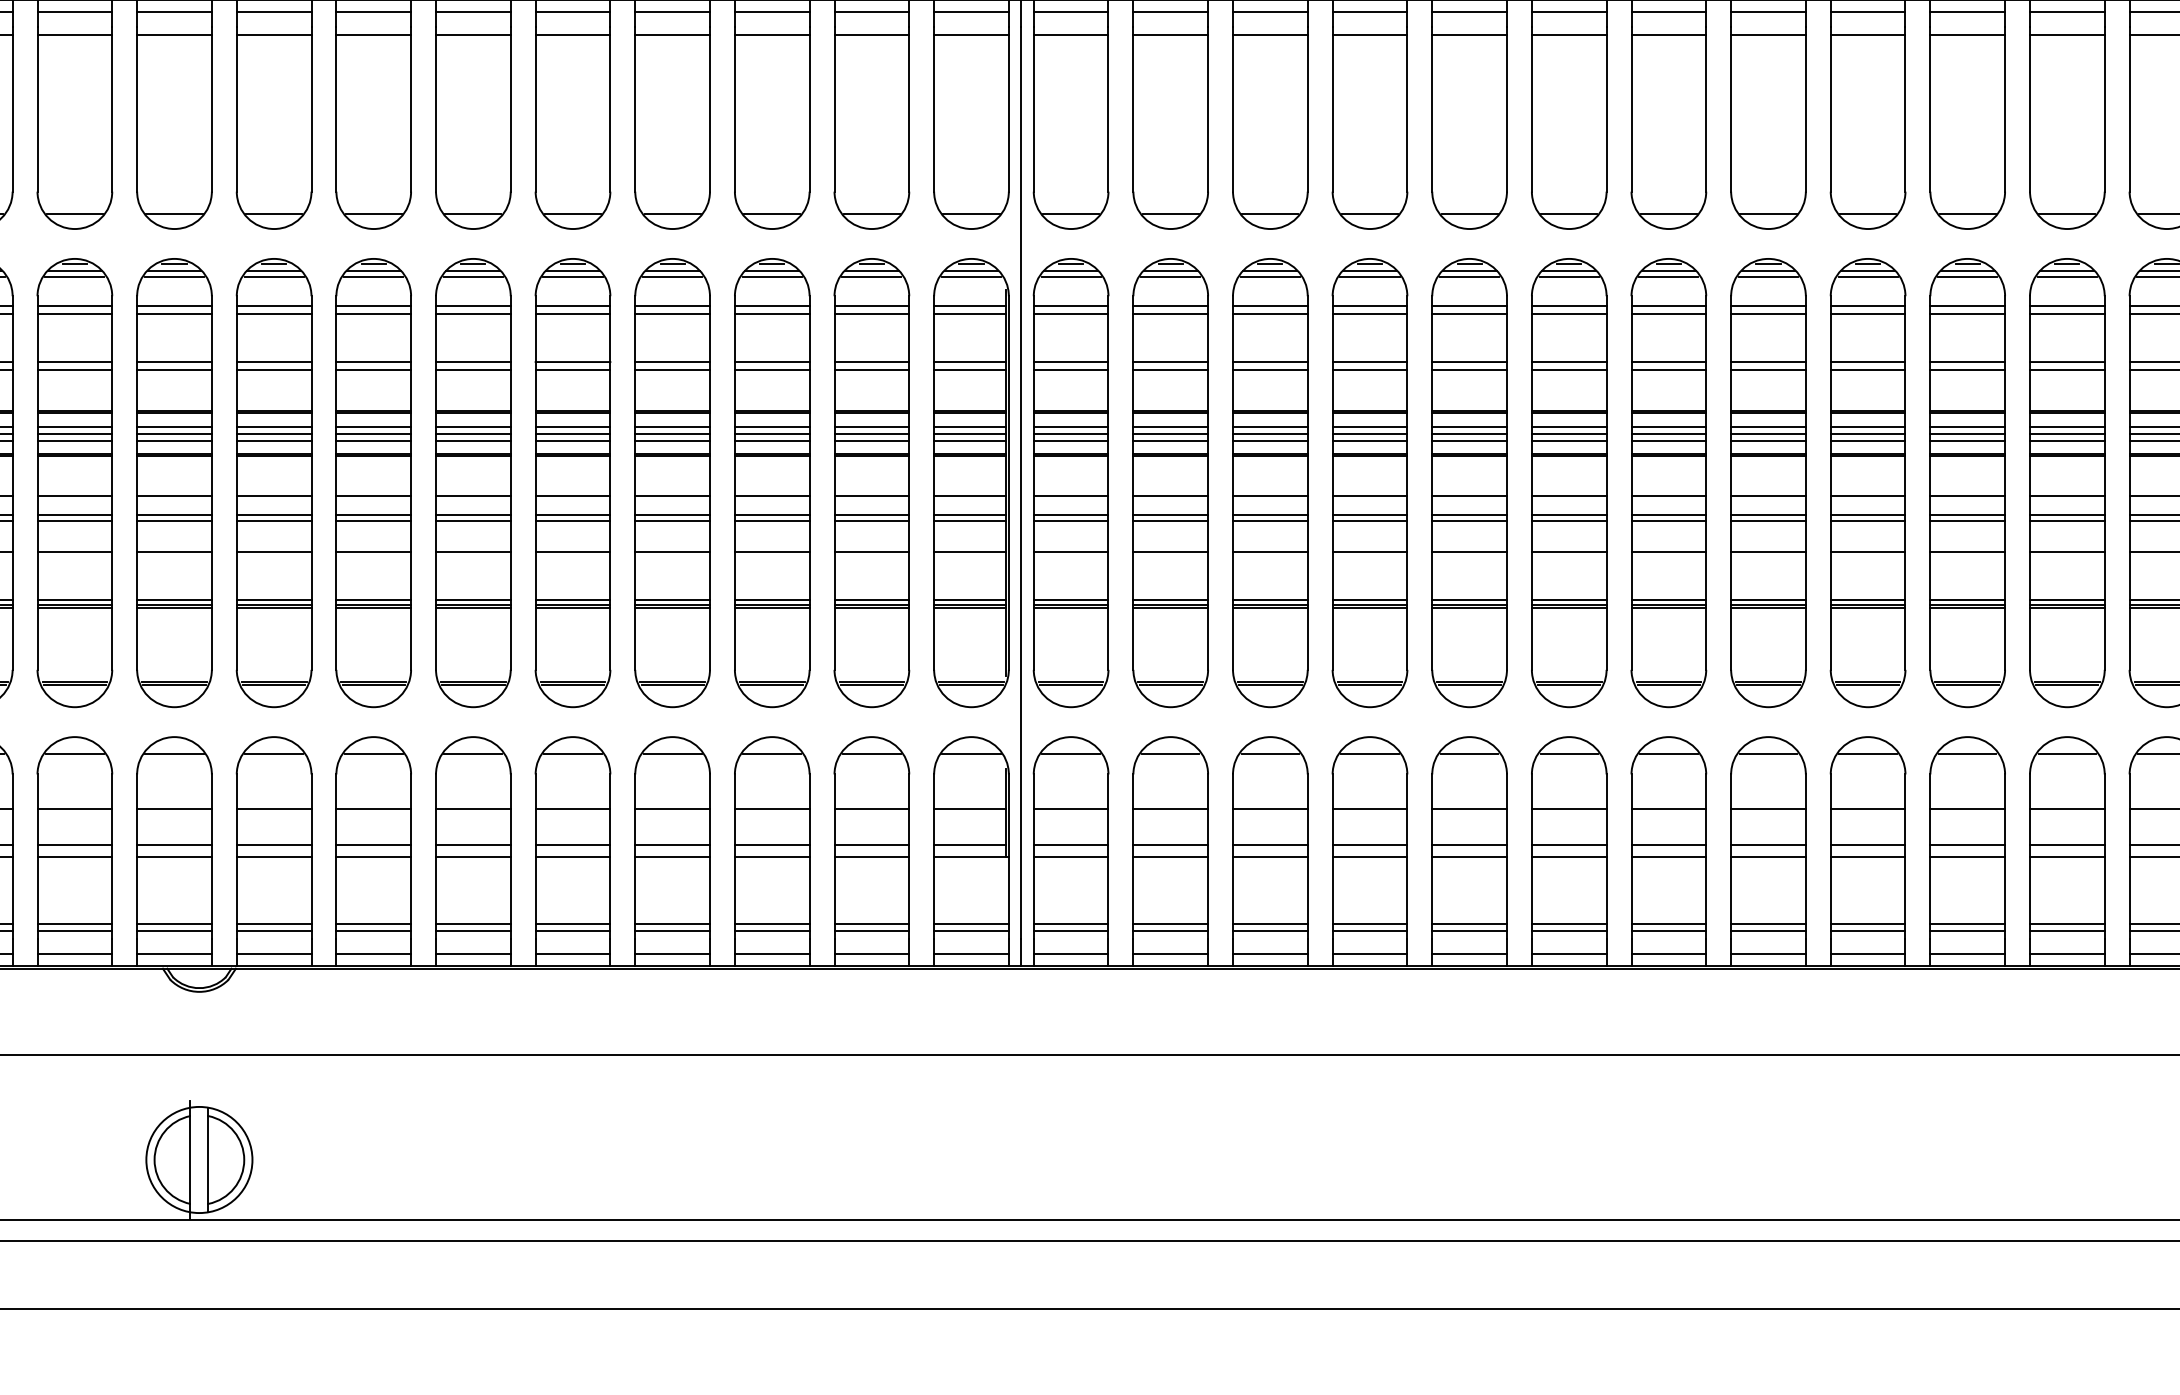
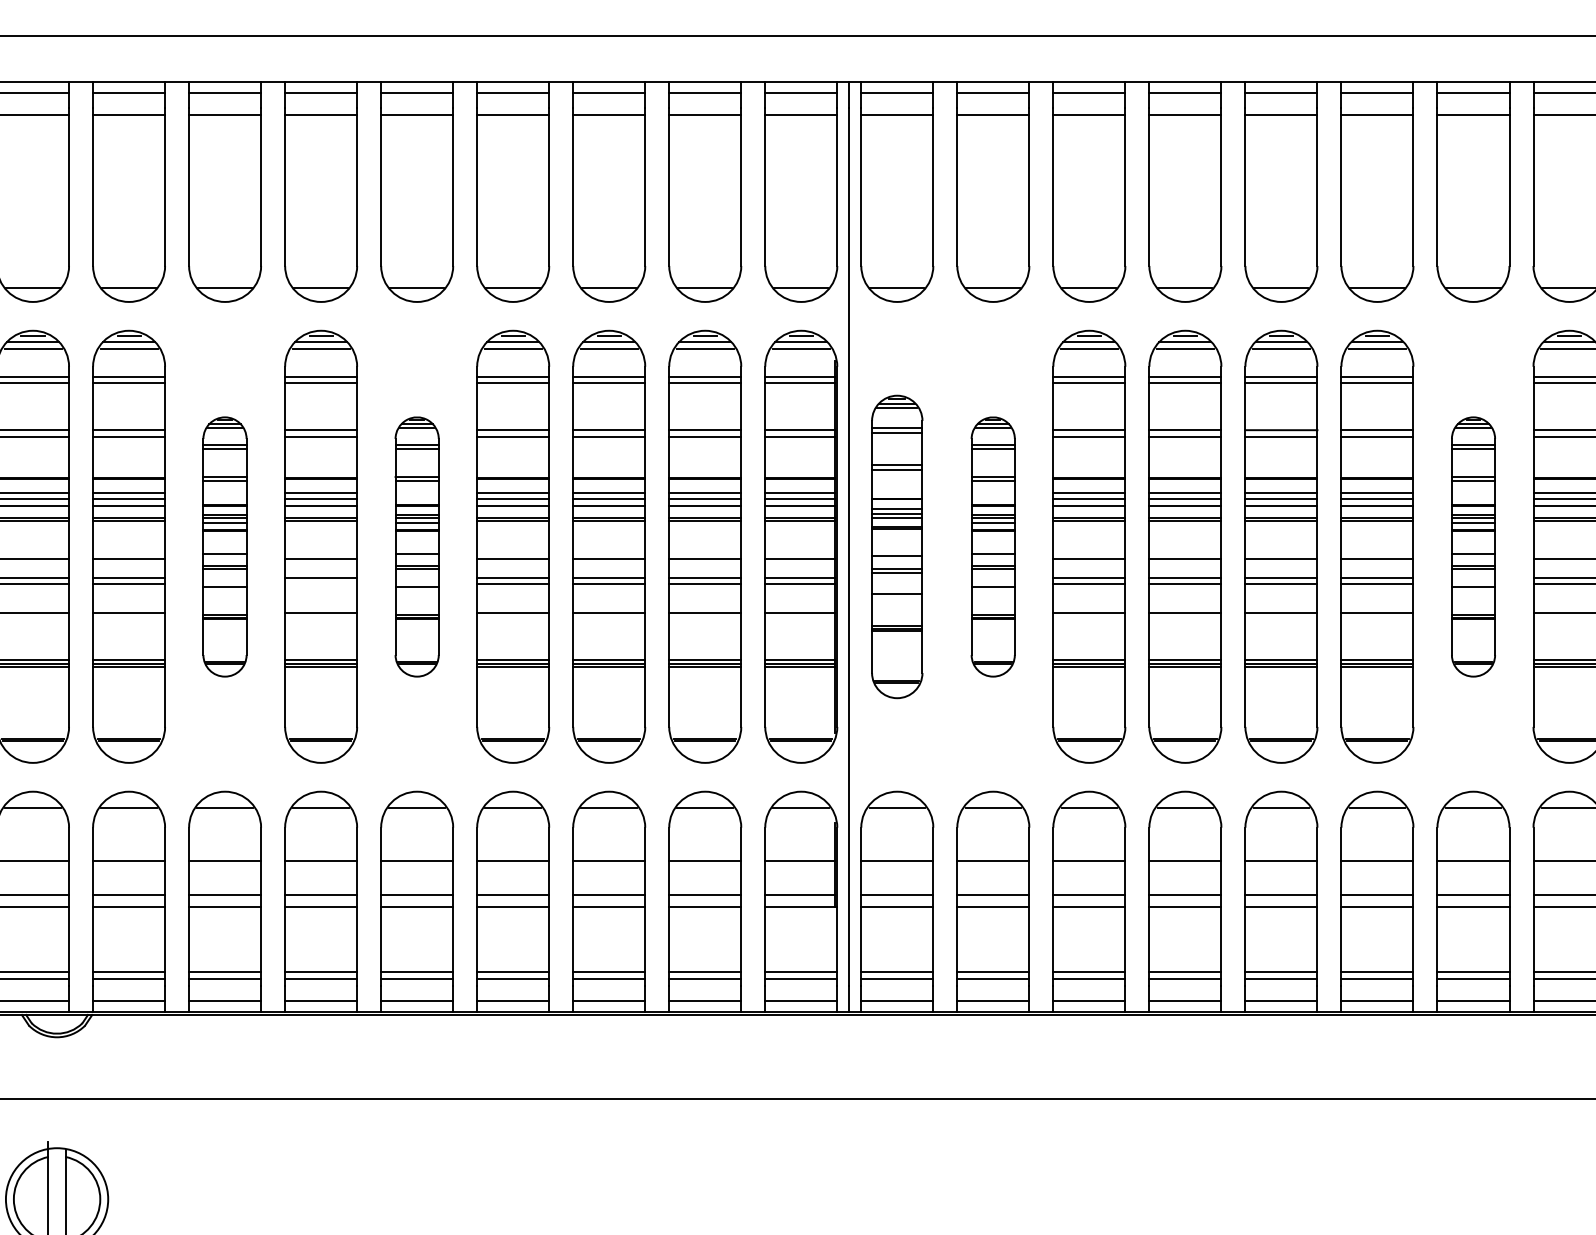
part: (373, 483) -> (224, 547), size x0.6
part: (572, 483) -> (416, 547), size x0.6
part: (1070, 483) -> (896, 547), size x0.7
part: (1170, 483) -> (993, 547), size x0.6
part: (1668, 483) -> (1473, 547), size x0.6
line: (473, 521) -> (321, 583), removed

